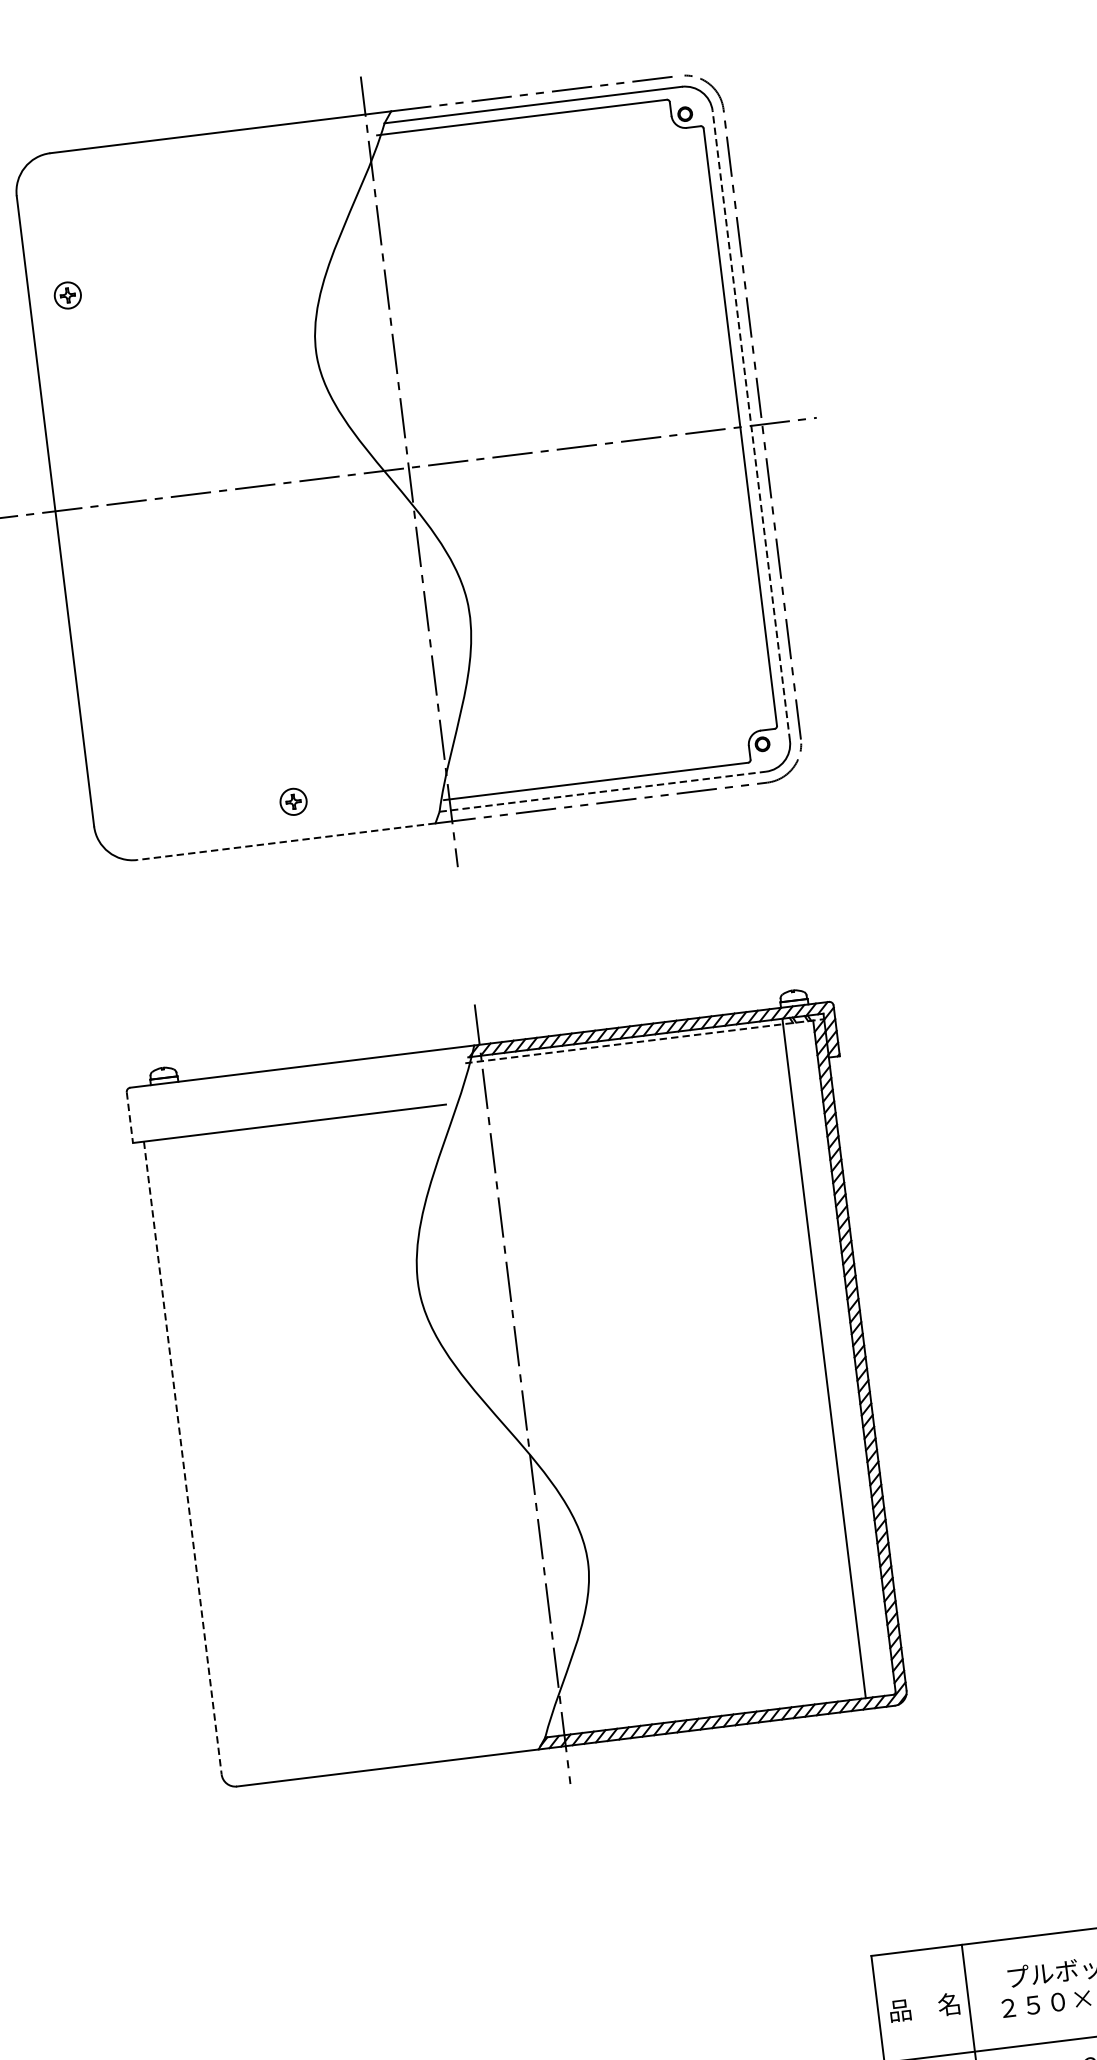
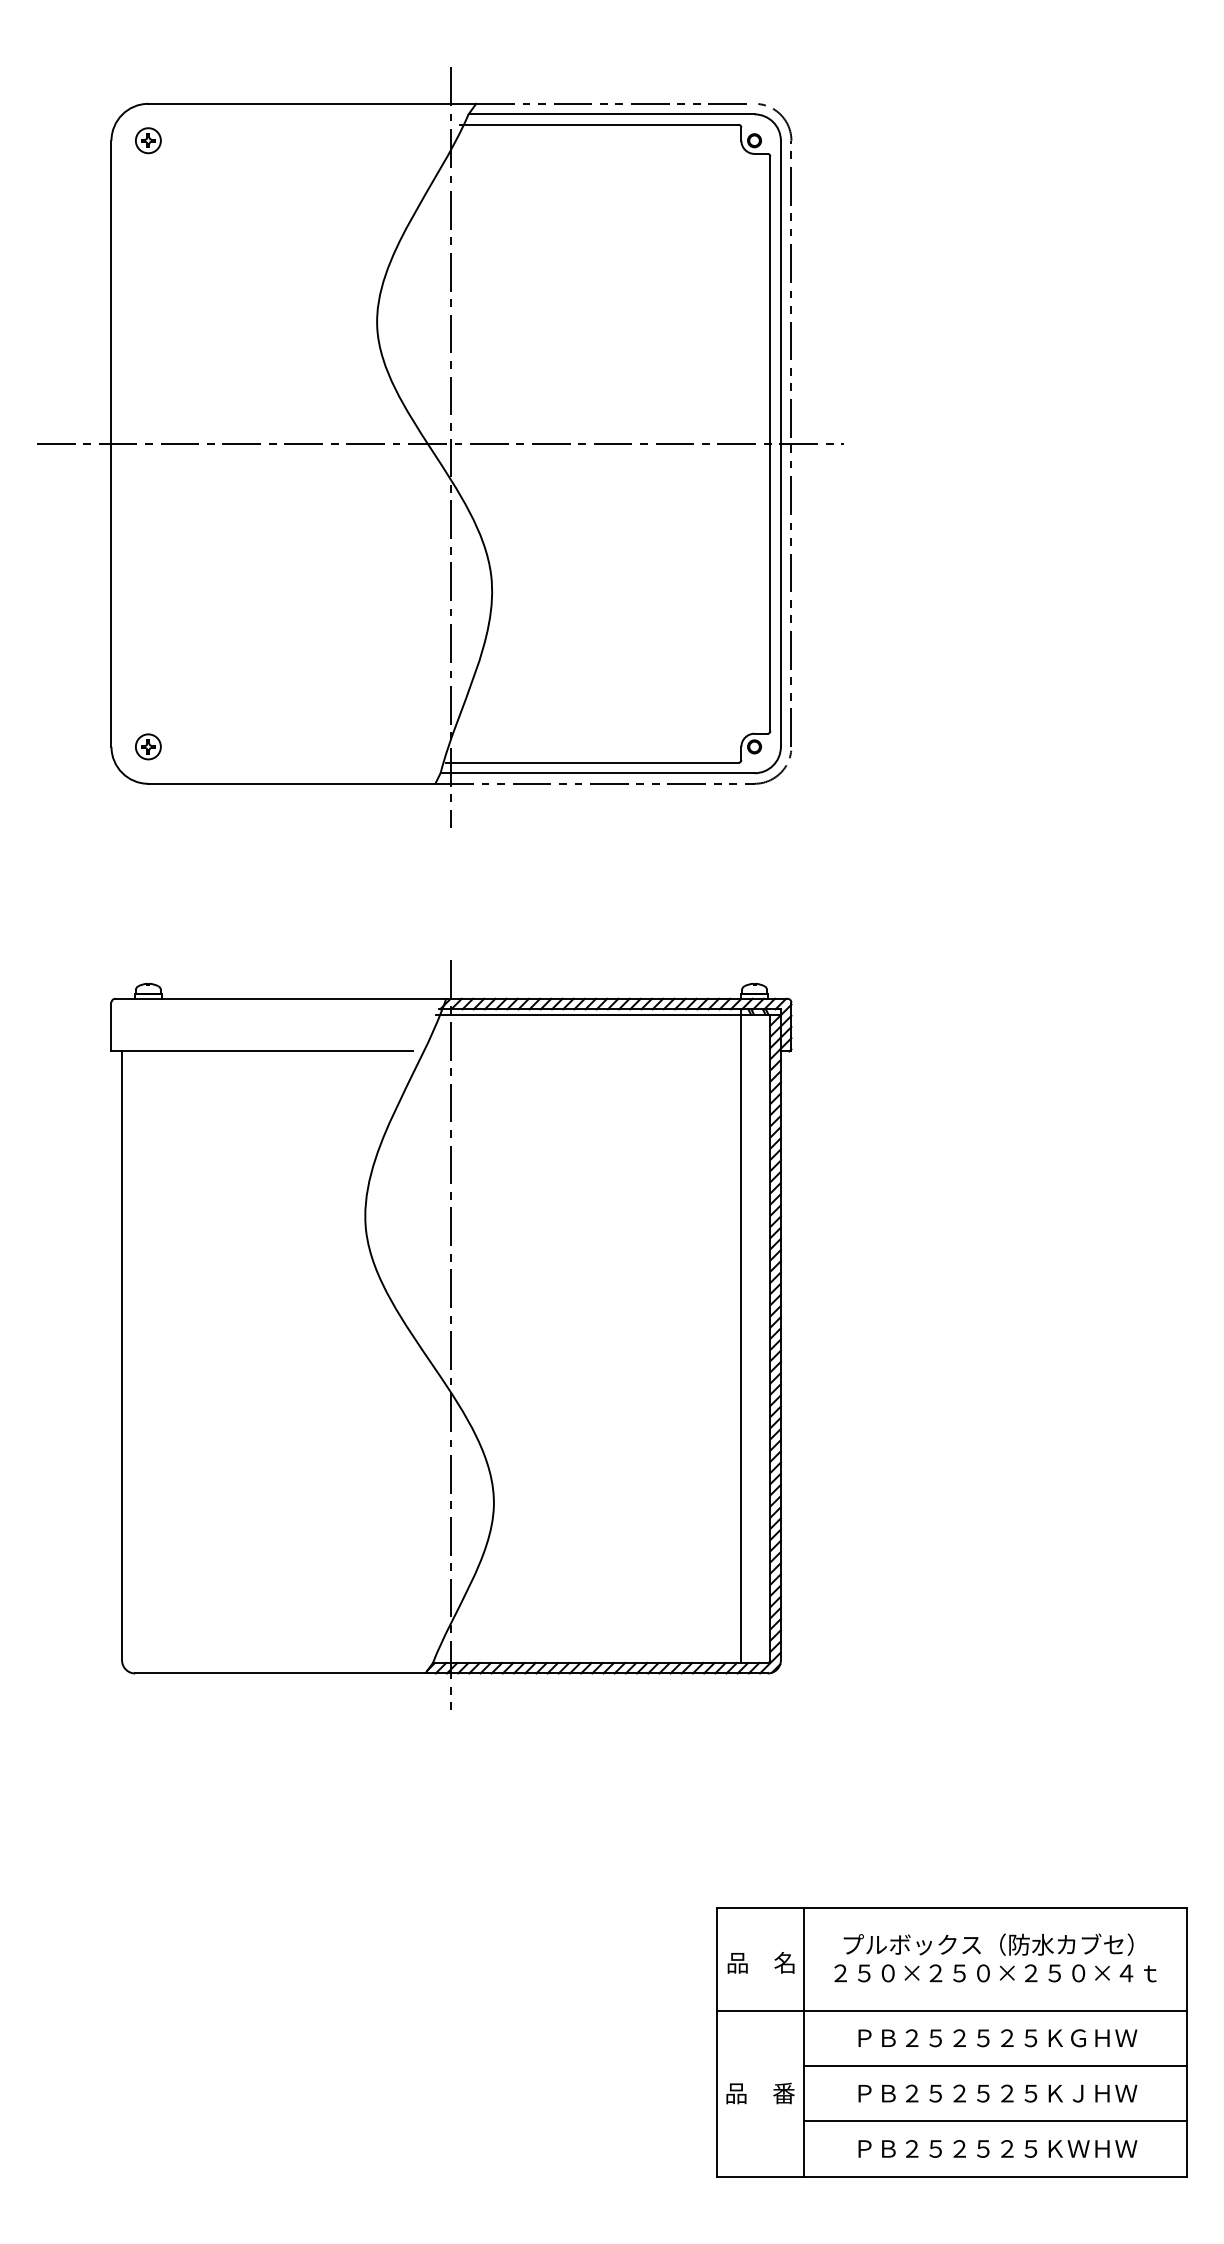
part: (67, 295) -> (148, 140), moved
line: (750, 425) -> (780, 443), dashed -> solid
line: (602, 791) -> (597, 773), dashed -> solid
part: (293, 801) -> (148, 746), moved
line: (285, 841) -> (291, 783), dashed -> solid
line: (644, 1041) -> (608, 1014), dashed -> solid
line: (129, 1118) -> (111, 1027), dashed -> solid
line: (183, 1458) -> (122, 1356), dashed -> solid

